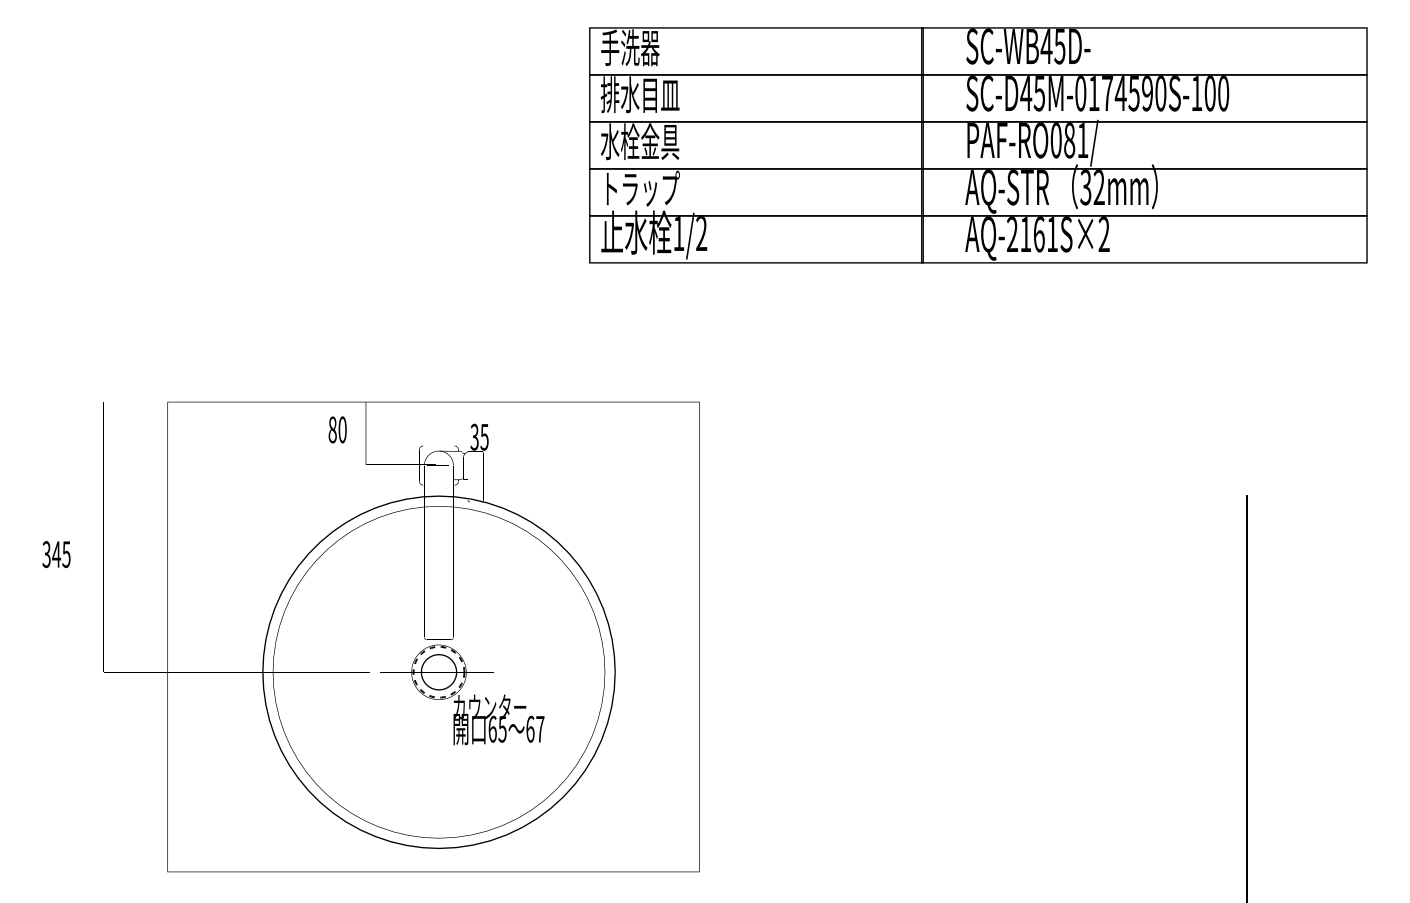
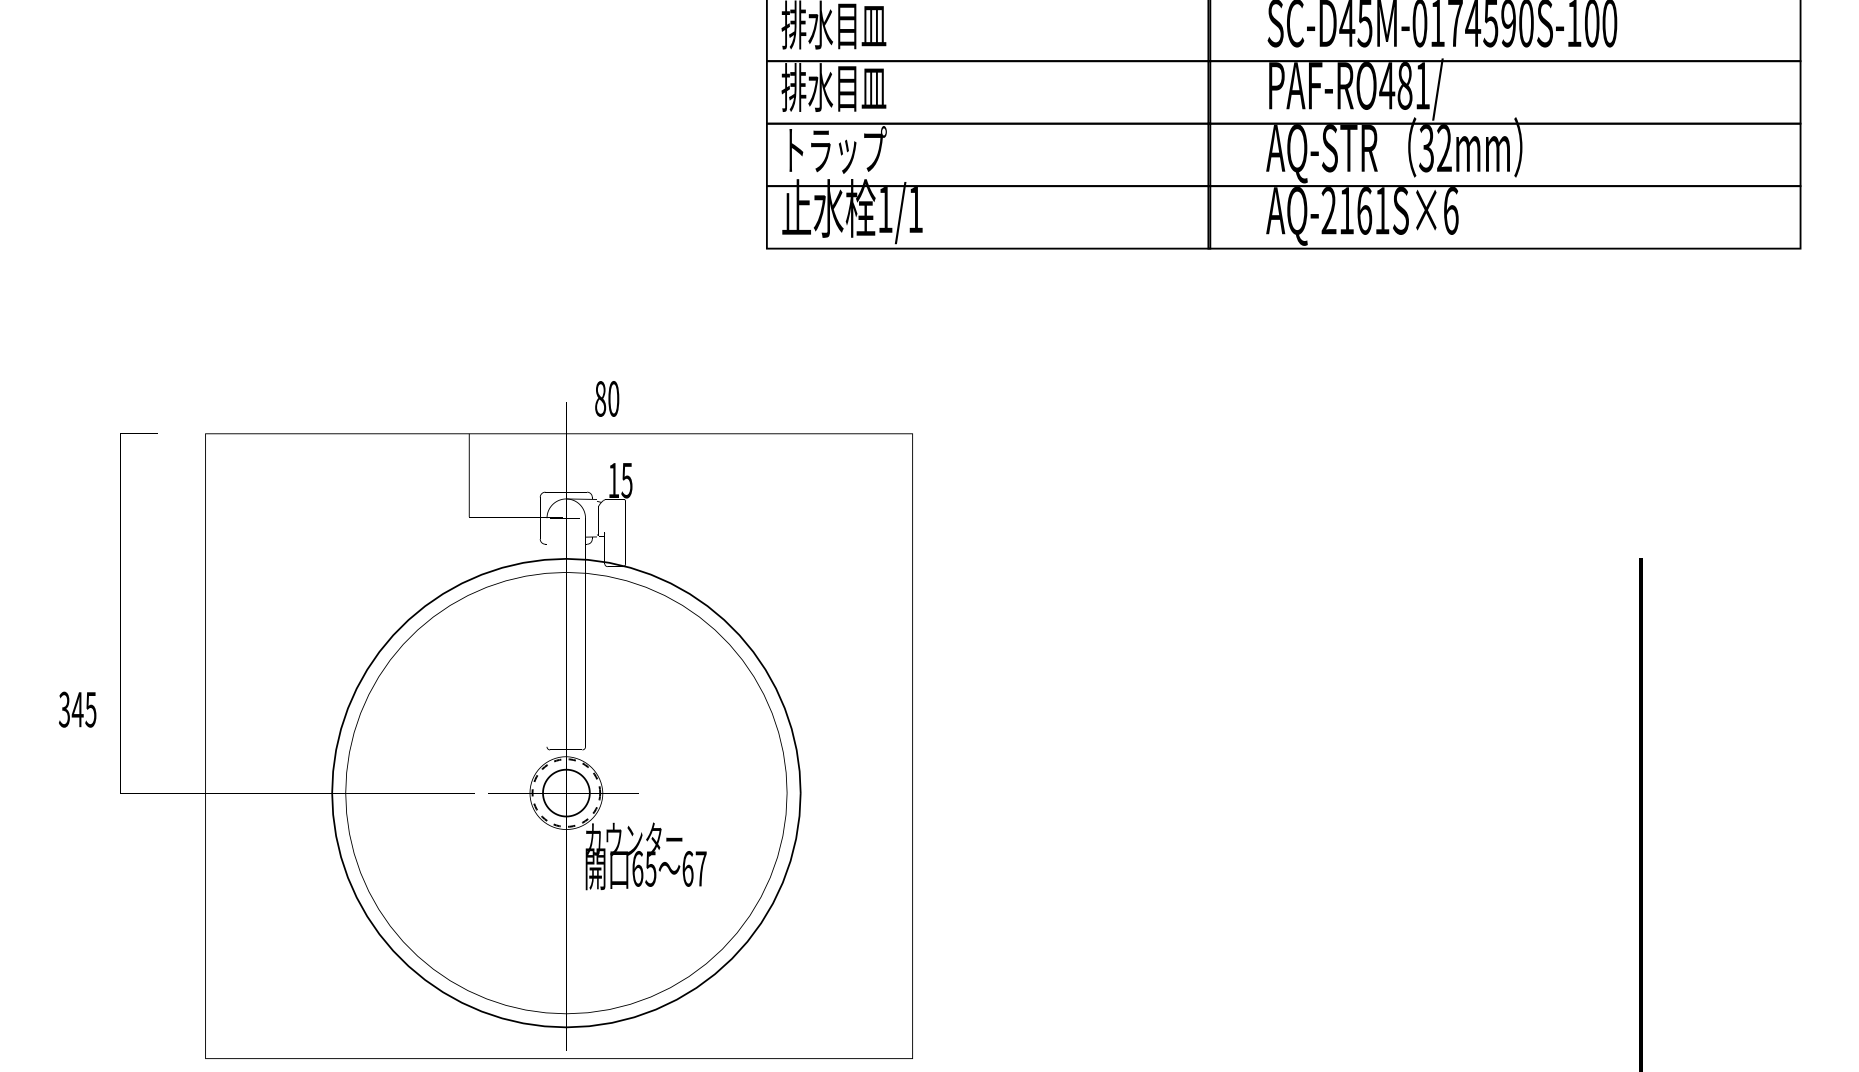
text: (1056, 140) -> (1387, 85), PAF-RO081/ -> PAF-RO481/
text: (639, 141) -> (833, 87), 水栓金具 -> 排水目皿
text: (701, 233) -> (915, 209), 1/2 -> 1/1
text: (1103, 234) -> (1450, 210), AQ-2161S×2 -> AQ-2161S×6
text: (337, 429) -> (606, 398), moved
text: (474, 436) -> (613, 479), 35 -> 15
text: (56, 554) -> (77, 709), moved

